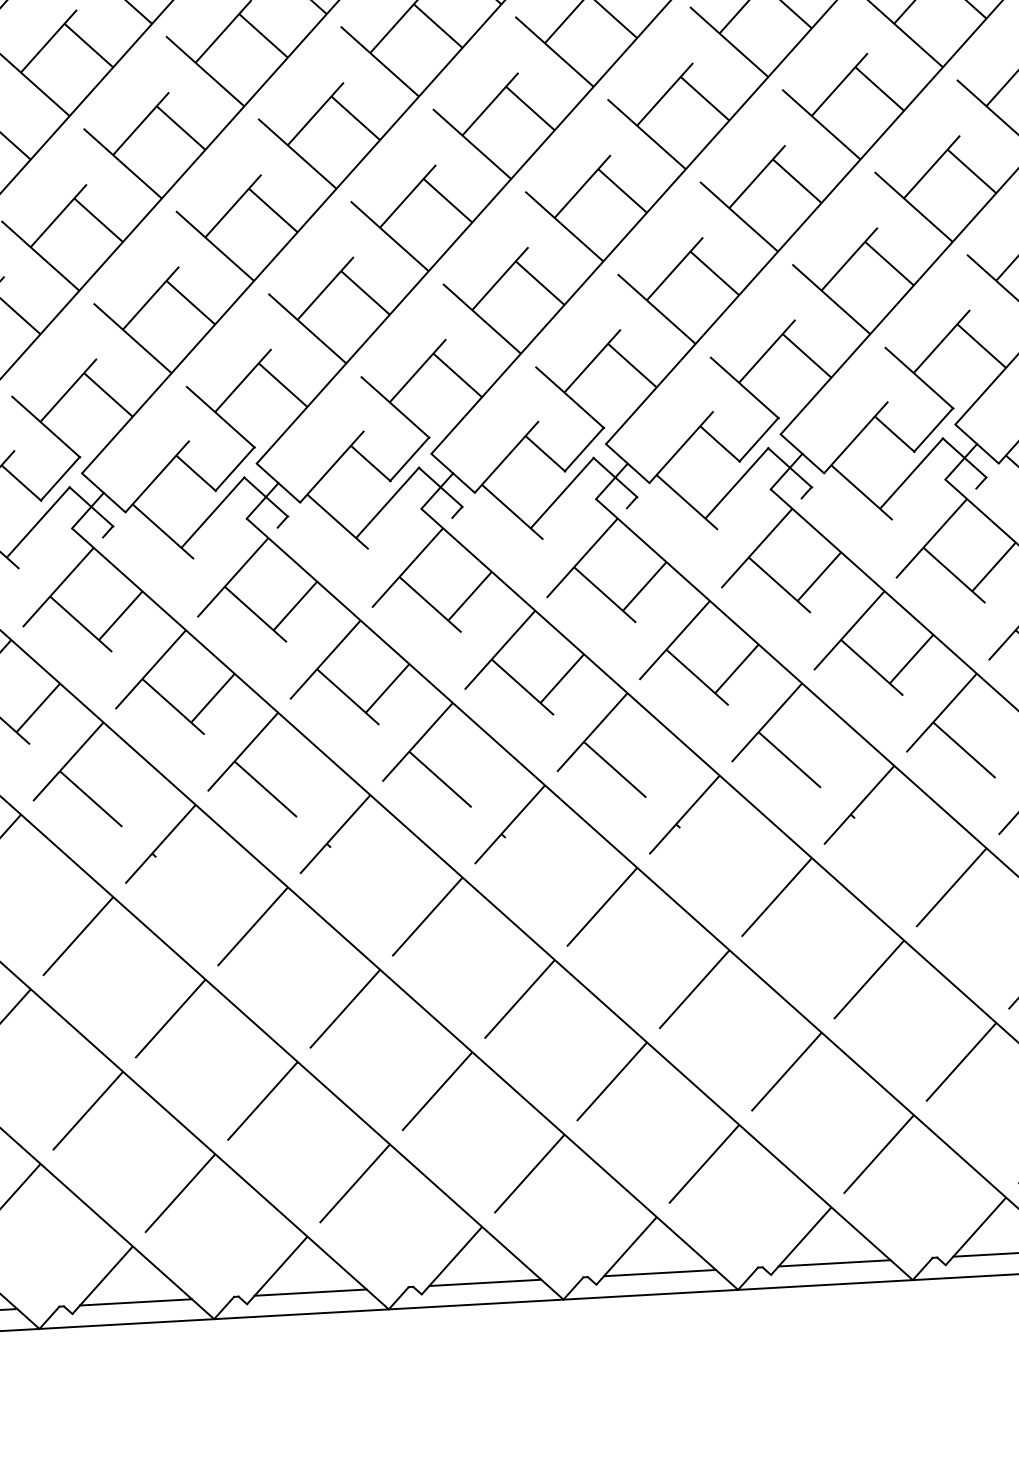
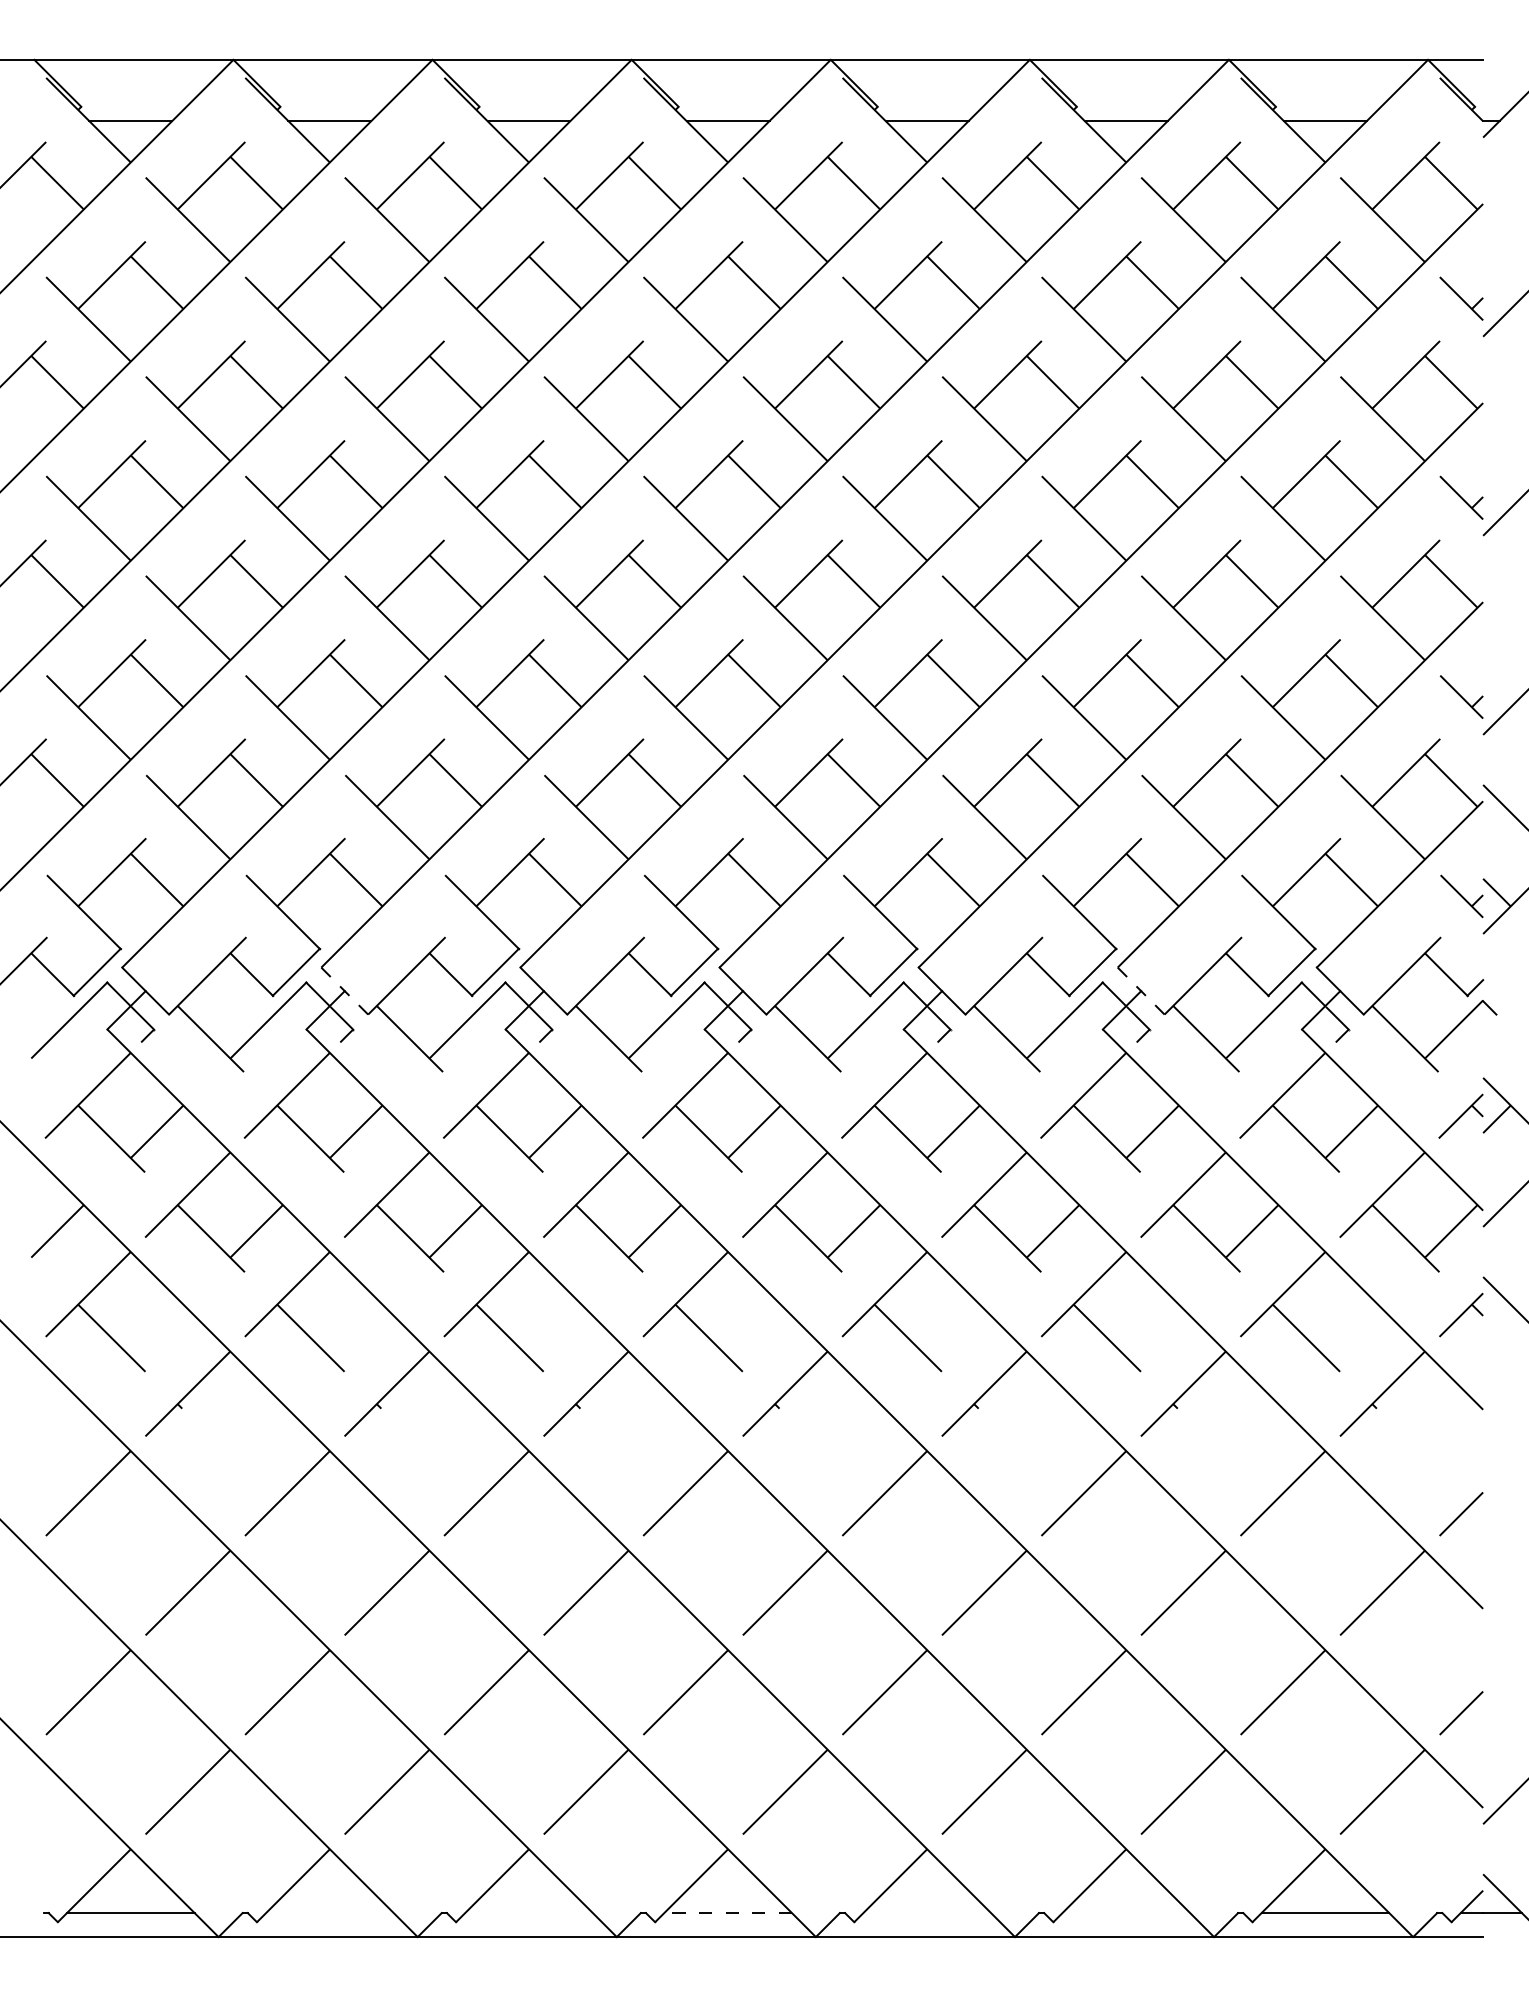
line: (802, 454) -> (1141, 991), solid -> dashed
line: (104, 493) -> (345, 991), solid -> dashed
line: (834, 1263) -> (1126, 1913), removed
line: (659, 1273) -> (926, 1913), removed
line: (485, 1283) -> (728, 1913), solid -> dashed
line: (310, 1293) -> (528, 1913), removed
line: (135, 1302) -> (329, 1913), removed

